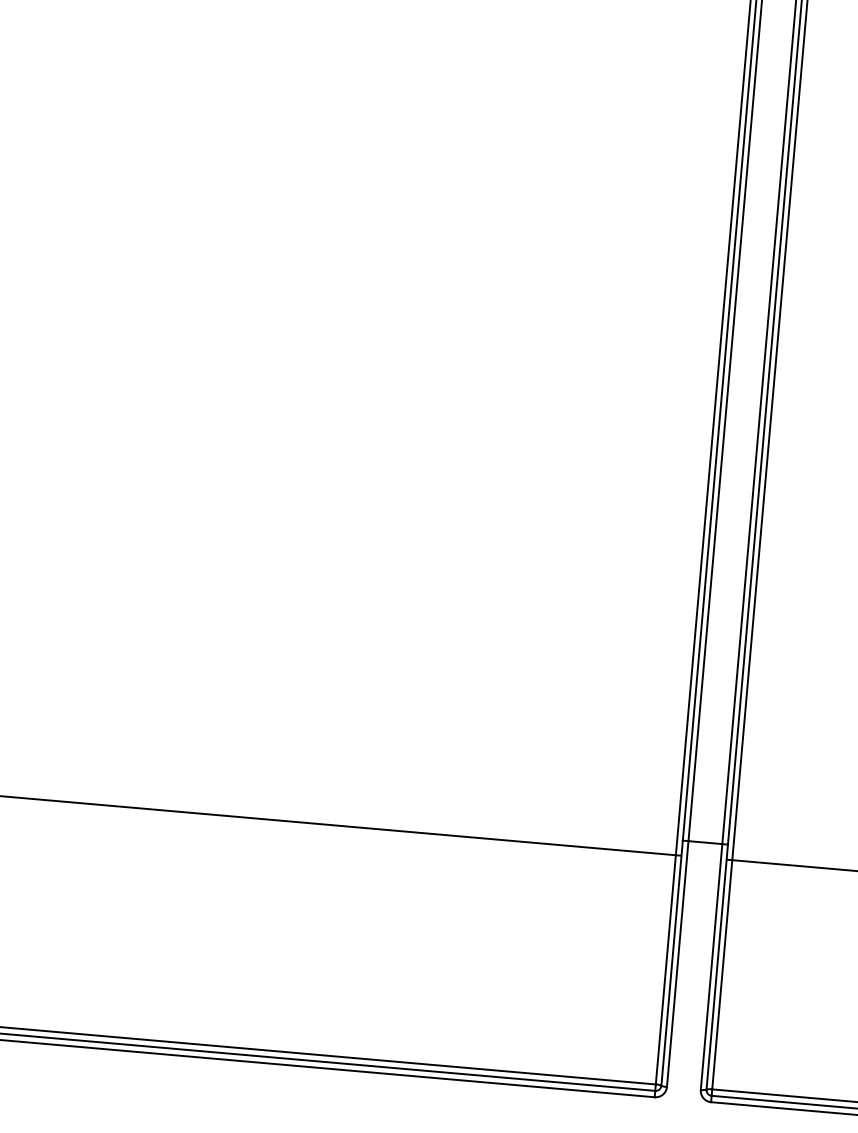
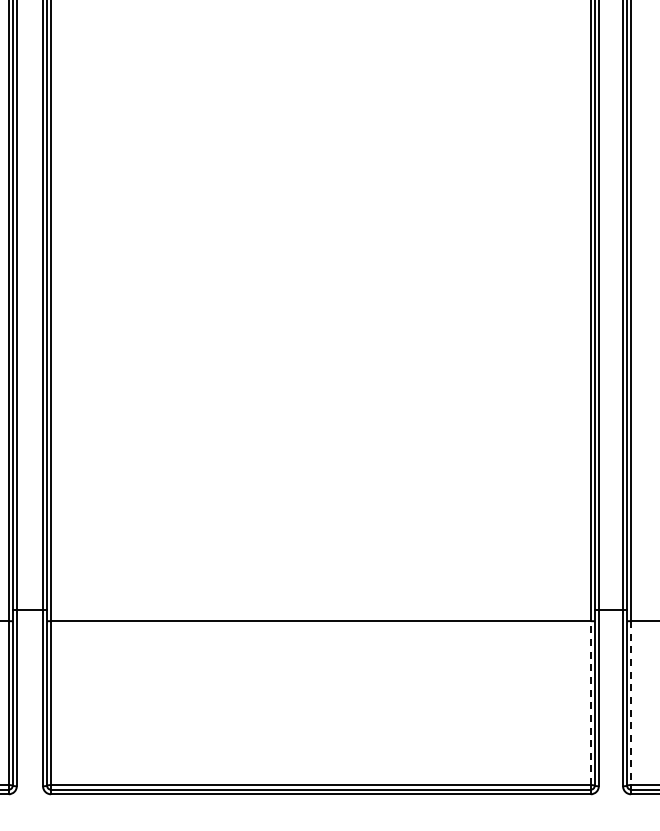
line: (665, 970) -> (590, 703), solid -> dashed
line: (722, 975) -> (631, 703), solid -> dashed

